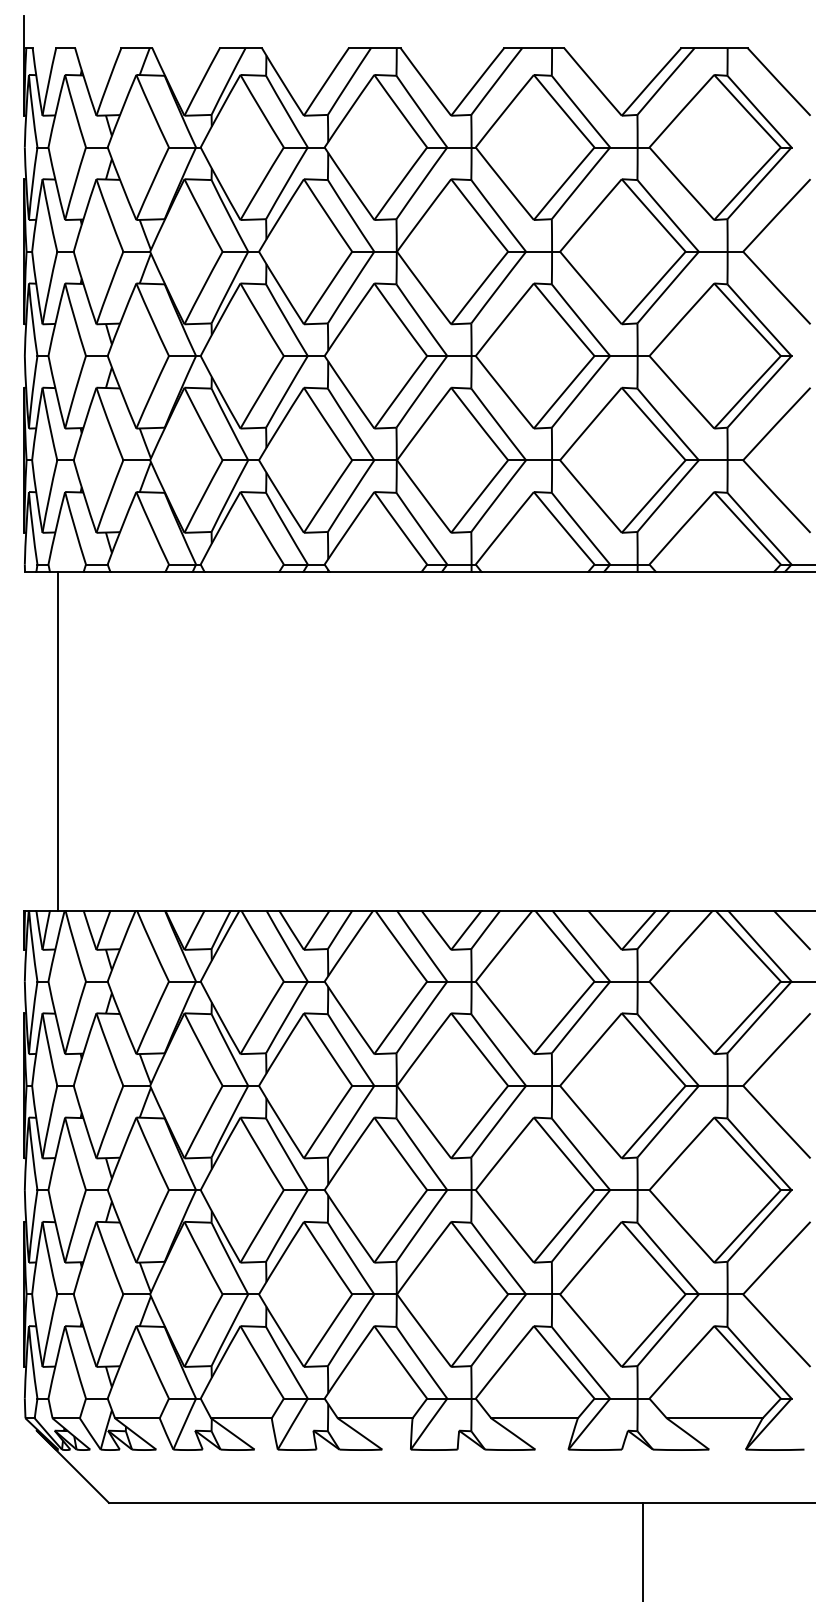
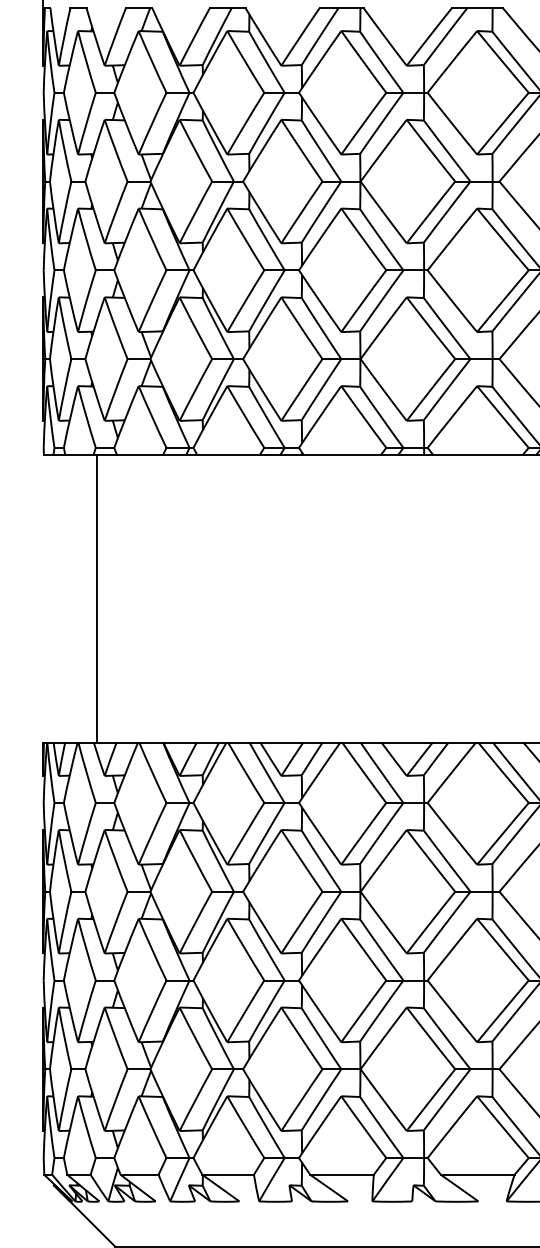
line: (57, 741) -> (97, 598), moved

